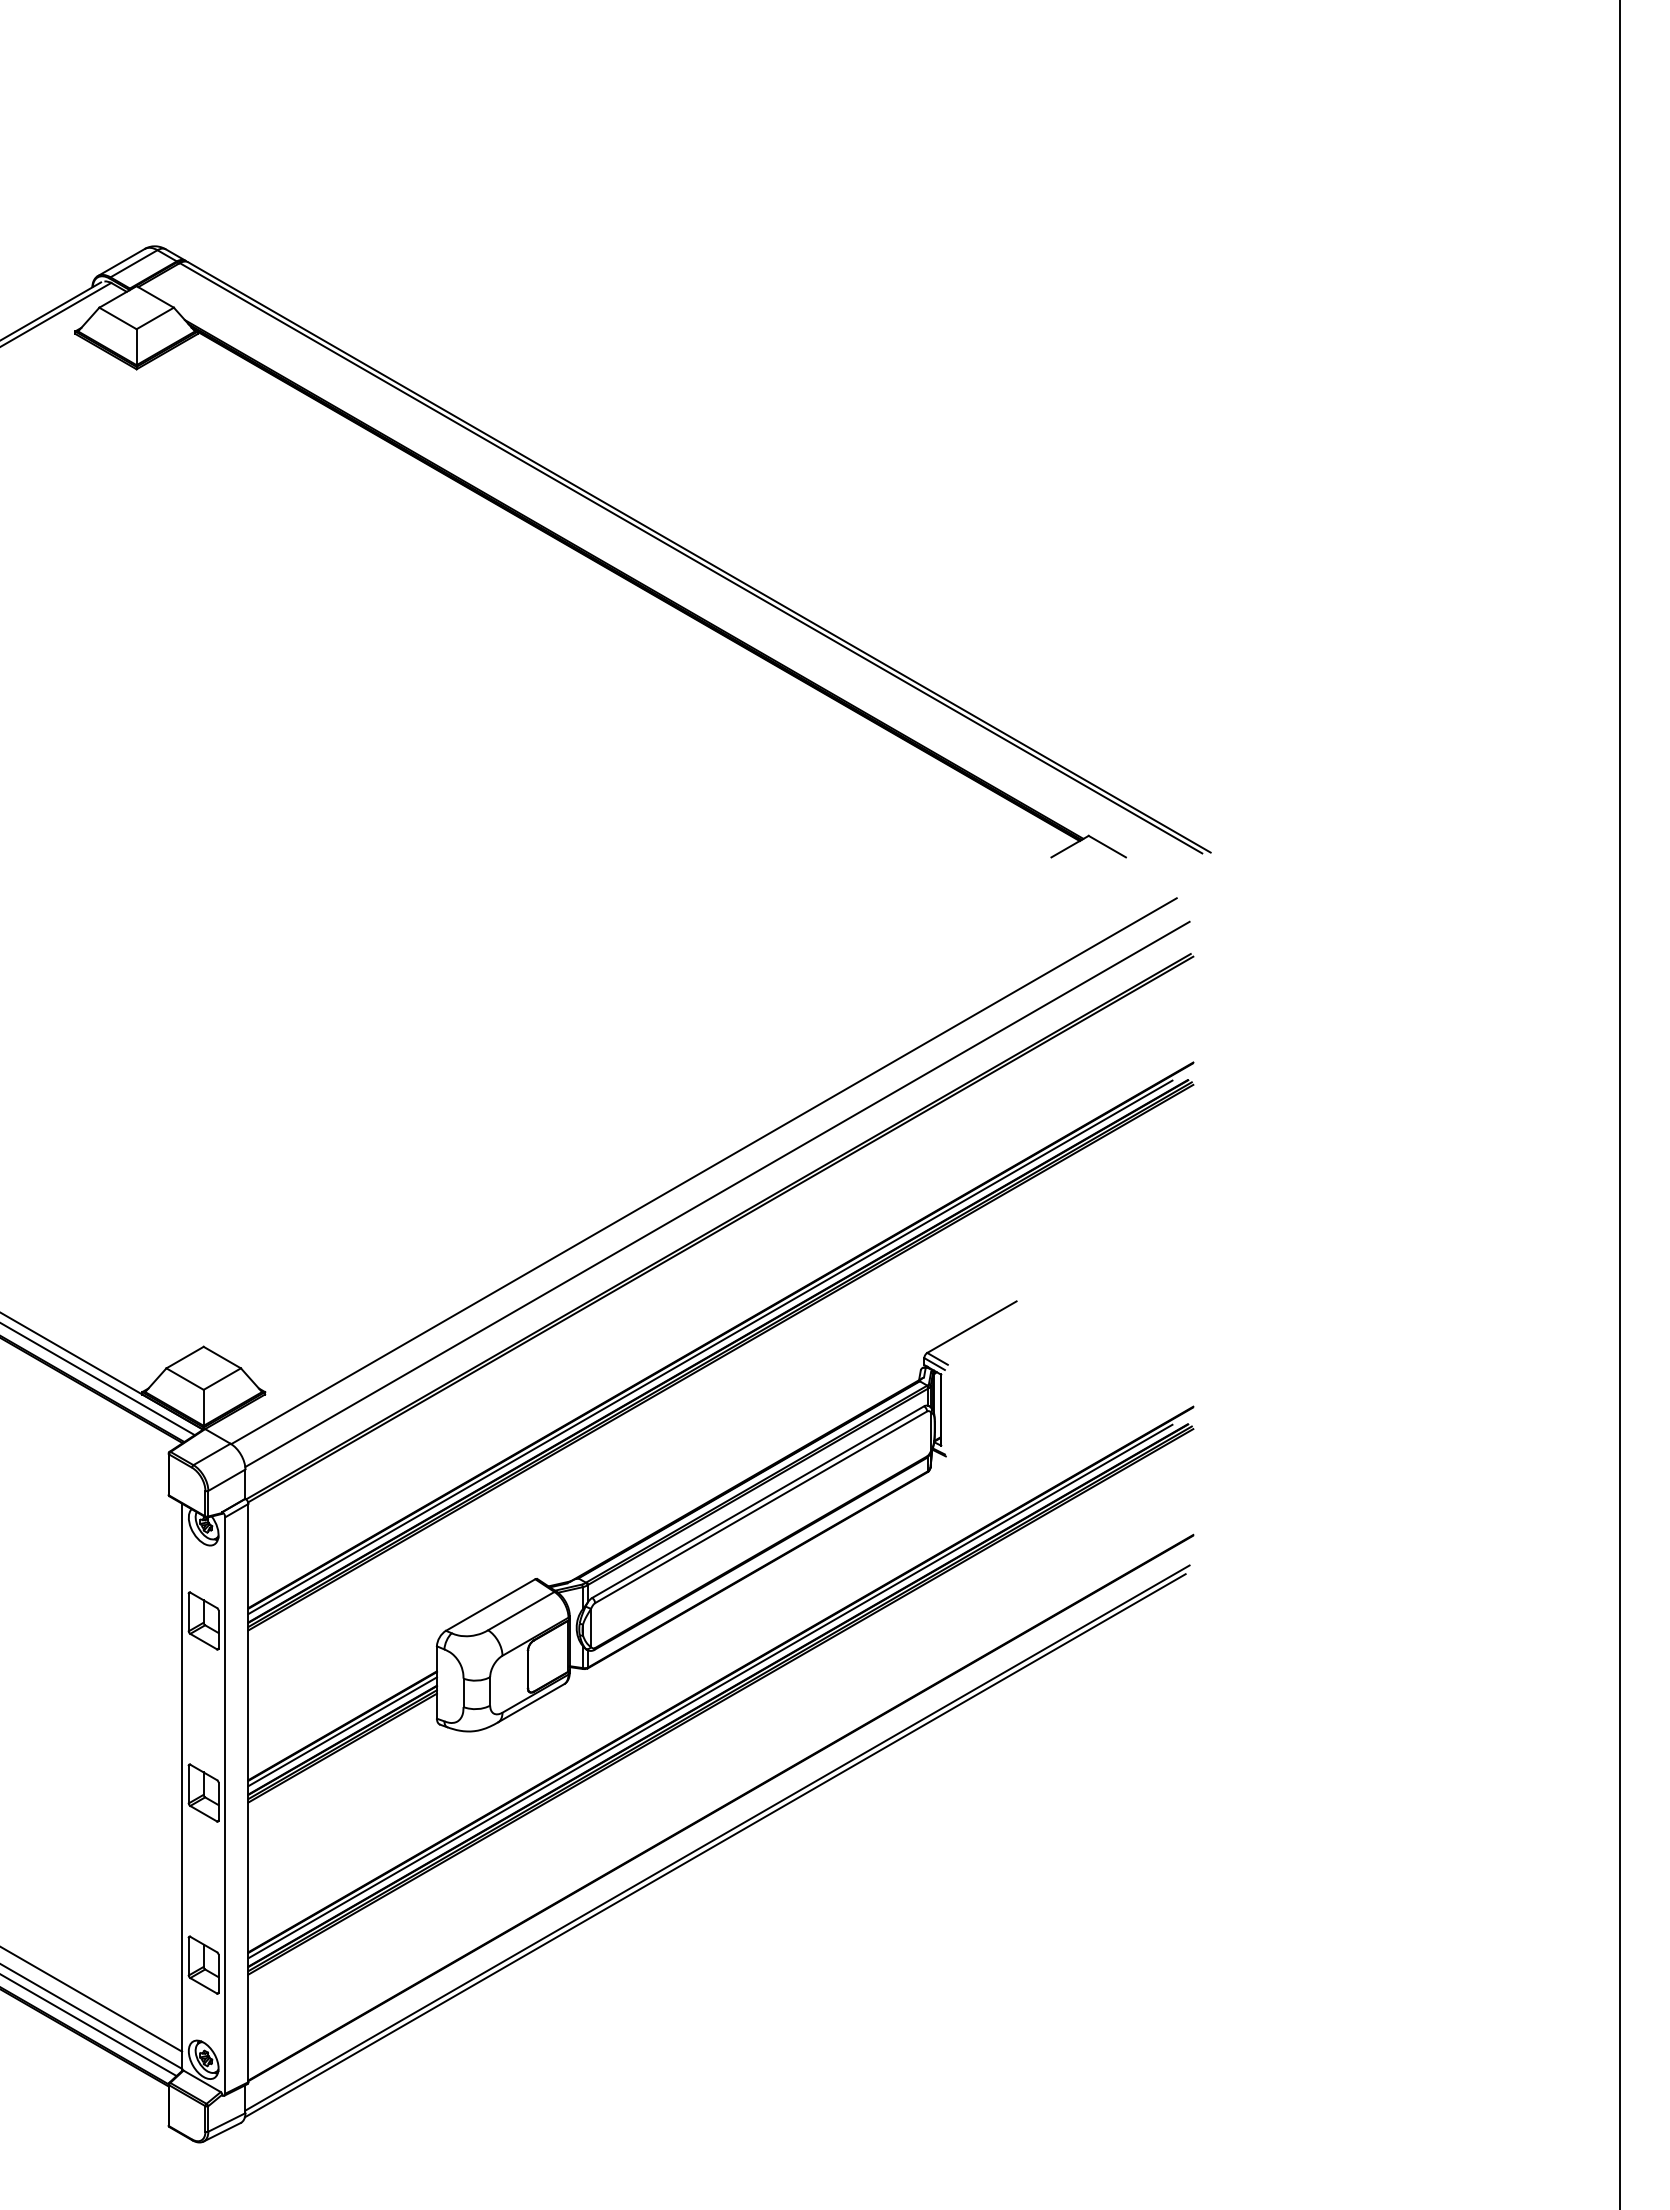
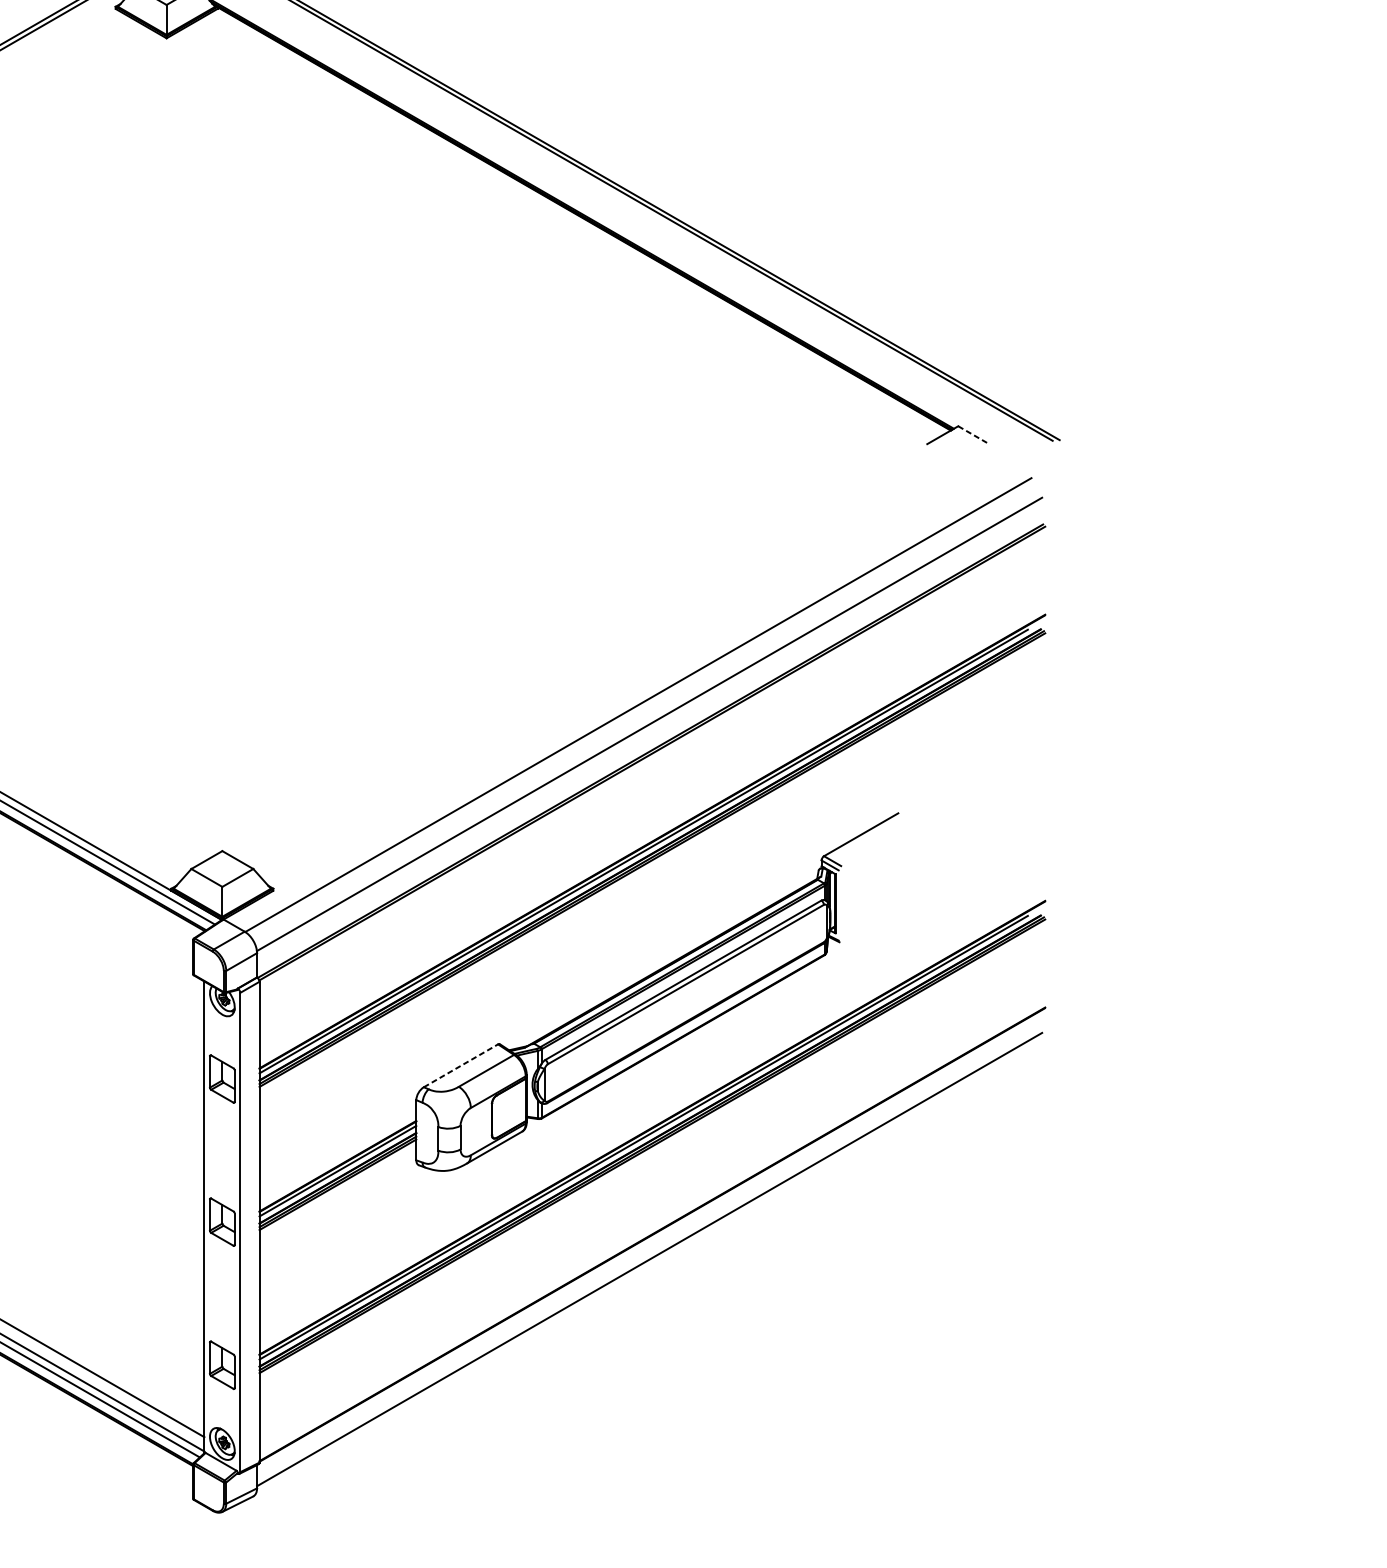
line: (1107, 846) -> (973, 435), solid -> dashed
line: (490, 1605) -> (460, 1066), solid -> dashed
line: (714, 1845) -> (647, 1265), removed

